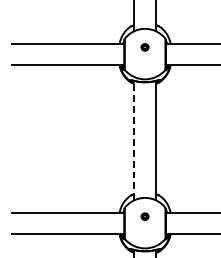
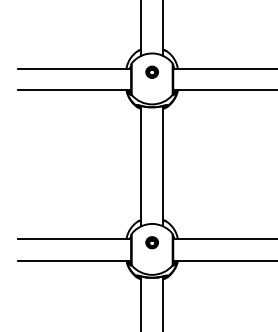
part: (144, 46) -> (151, 71), size x1.67
line: (134, 139) -> (141, 165), dashed -> solid
part: (144, 216) -> (151, 242), size x1.67

